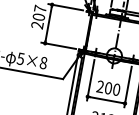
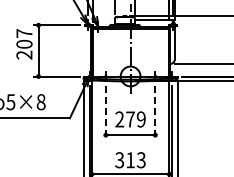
line: (90, 80) -> (105, 113), solid -> dashed
line: (128, 87) -> (155, 113), solid -> dashed
text: (112, 88) -> (135, 119), 200 -> 279

